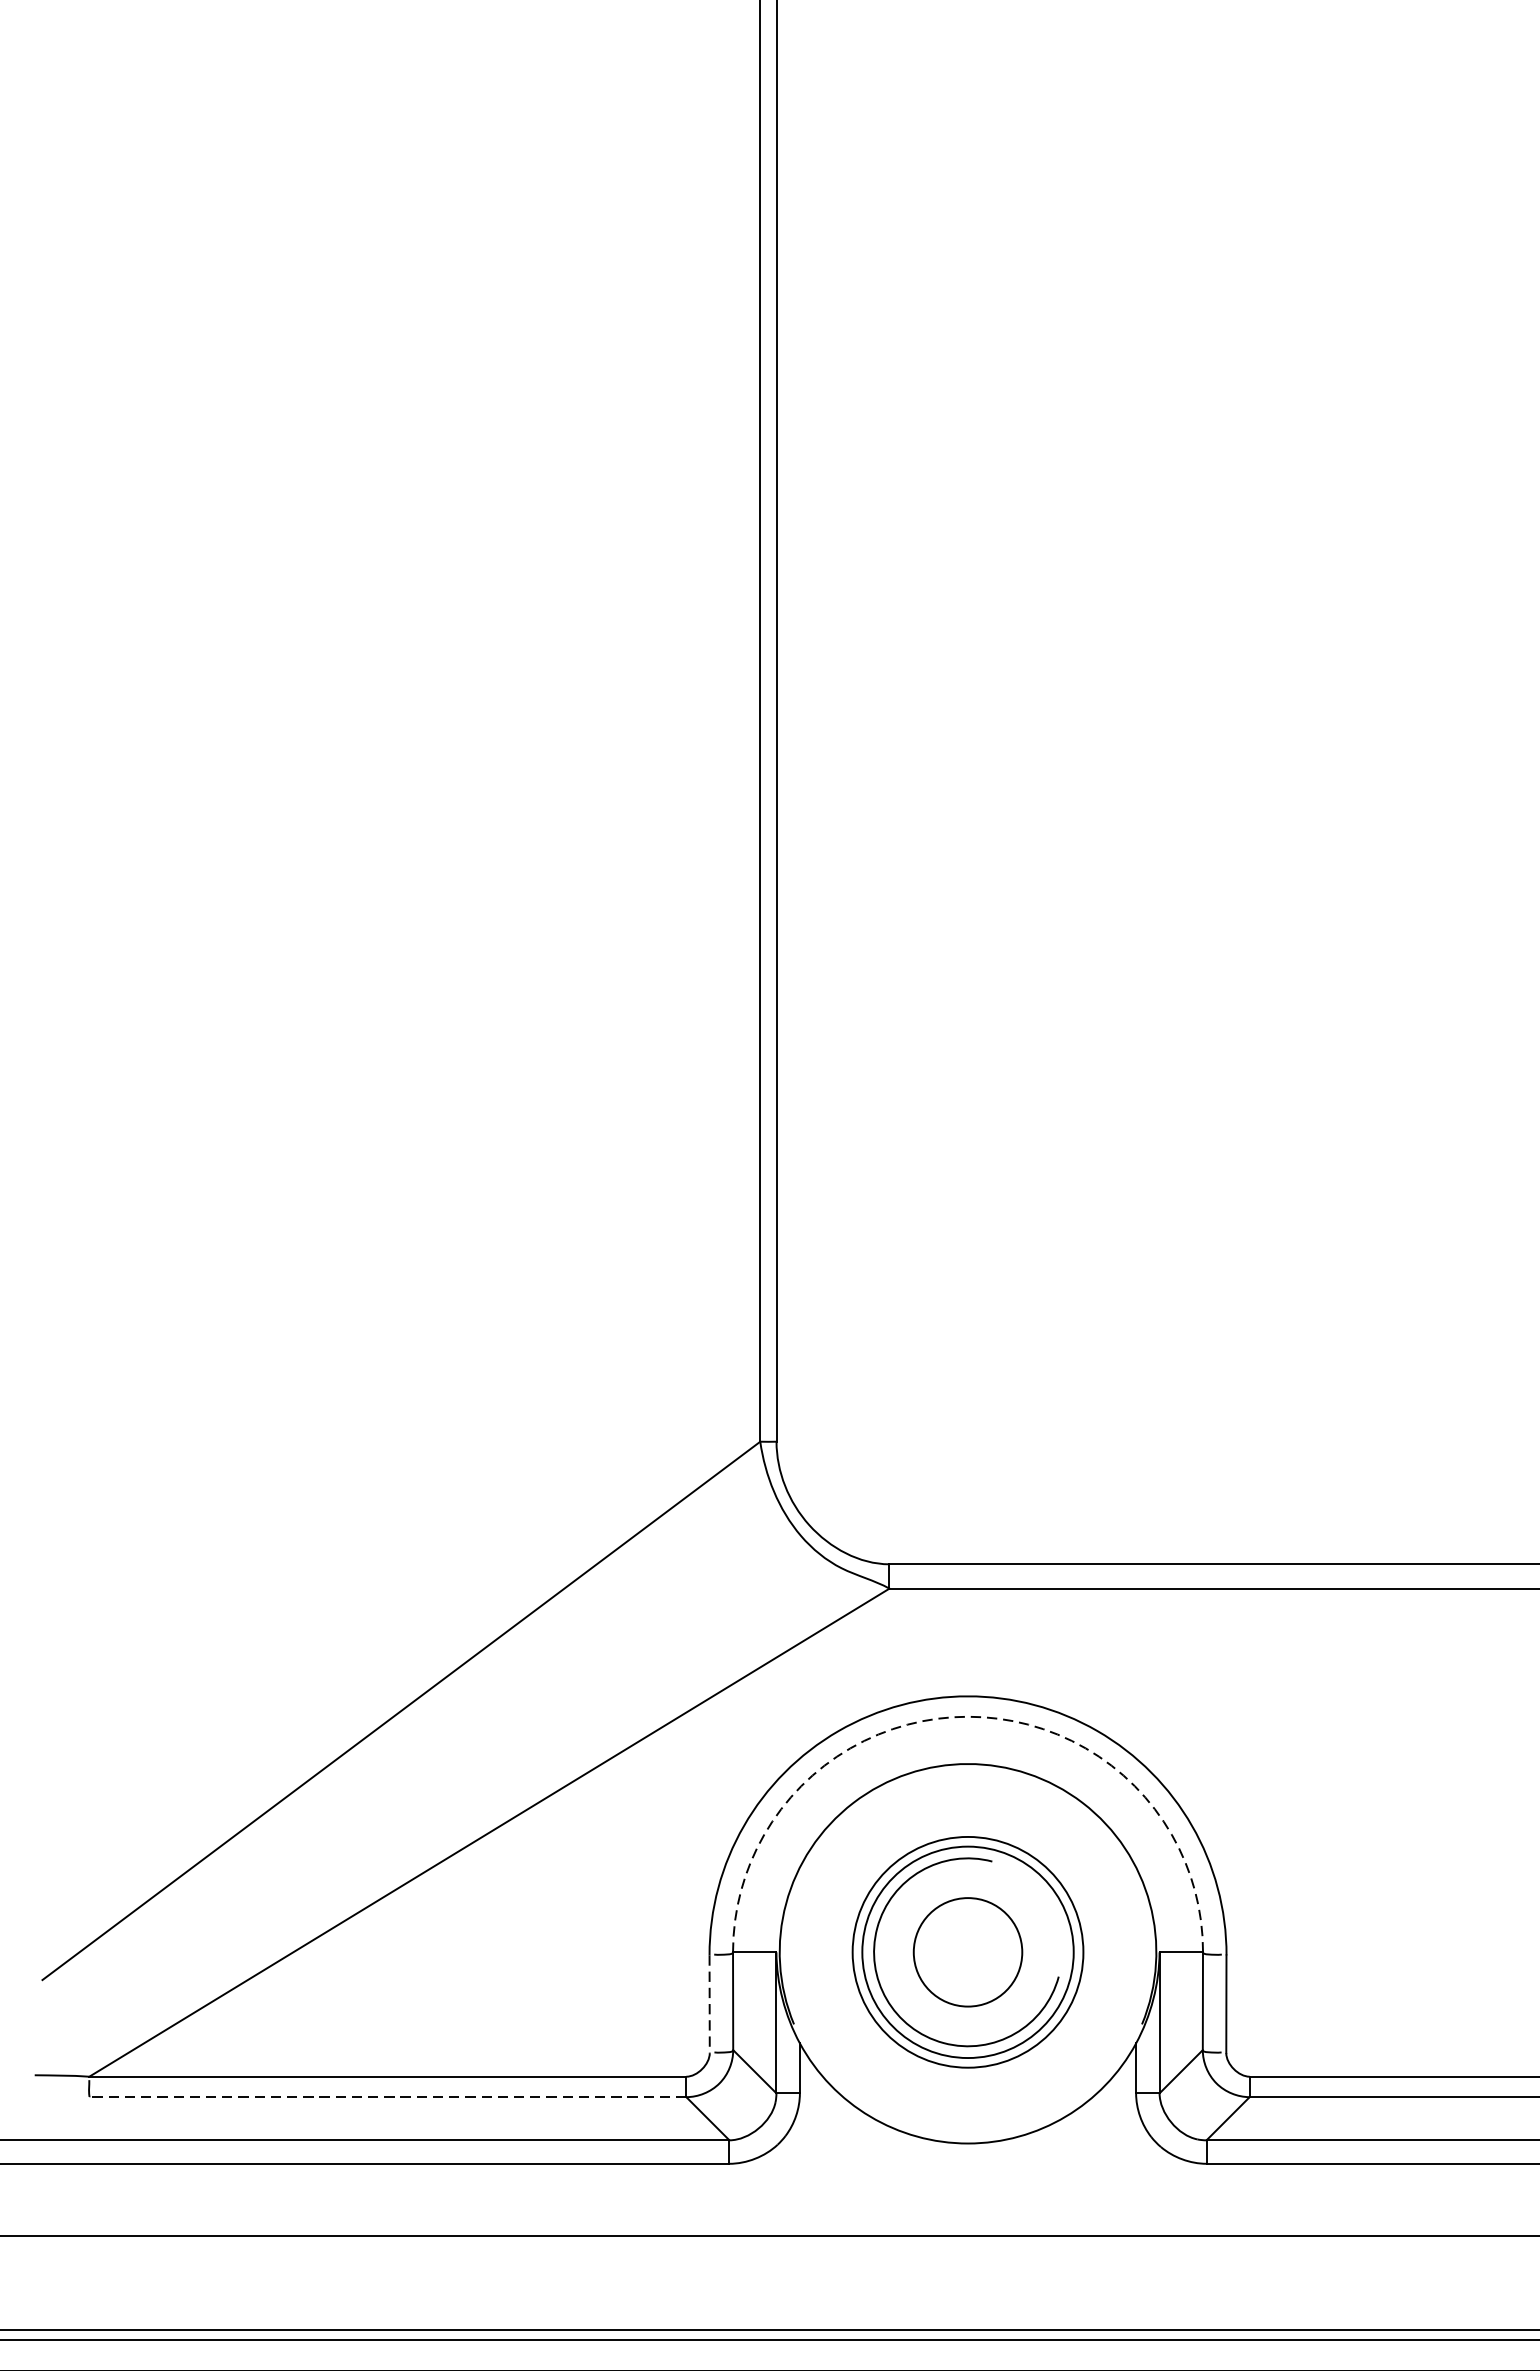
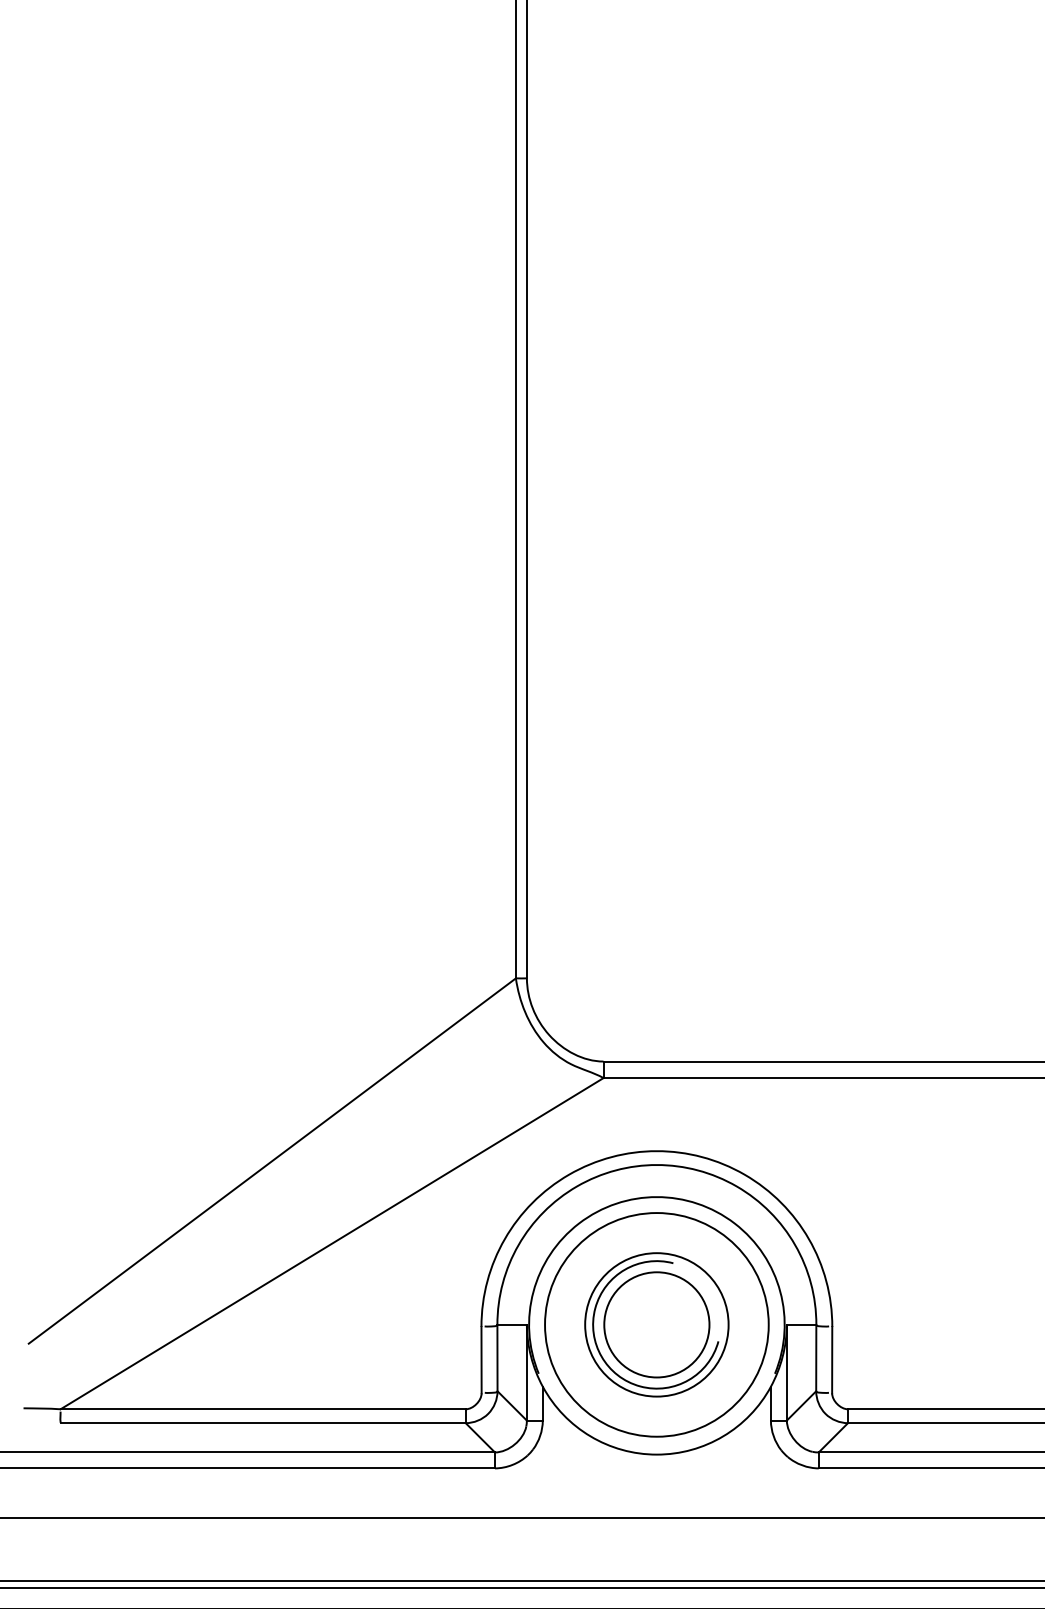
arc: (967, 1717) -> (656, 1165), dashed -> solid
circle: (967, 1951) -> (656, 1324), size x1.43
circle: (967, 1951) -> (656, 1324), size x1.43
line: (709, 2004) -> (481, 1360), dashed -> solid
line: (388, 2097) -> (263, 1423), dashed -> solid

